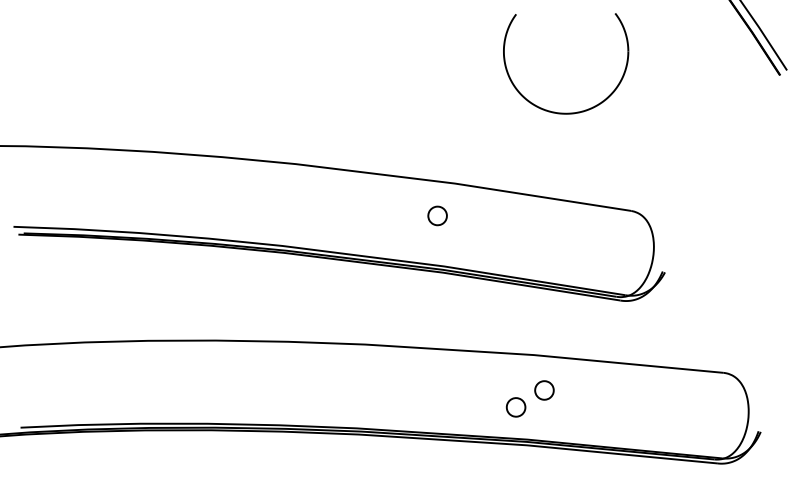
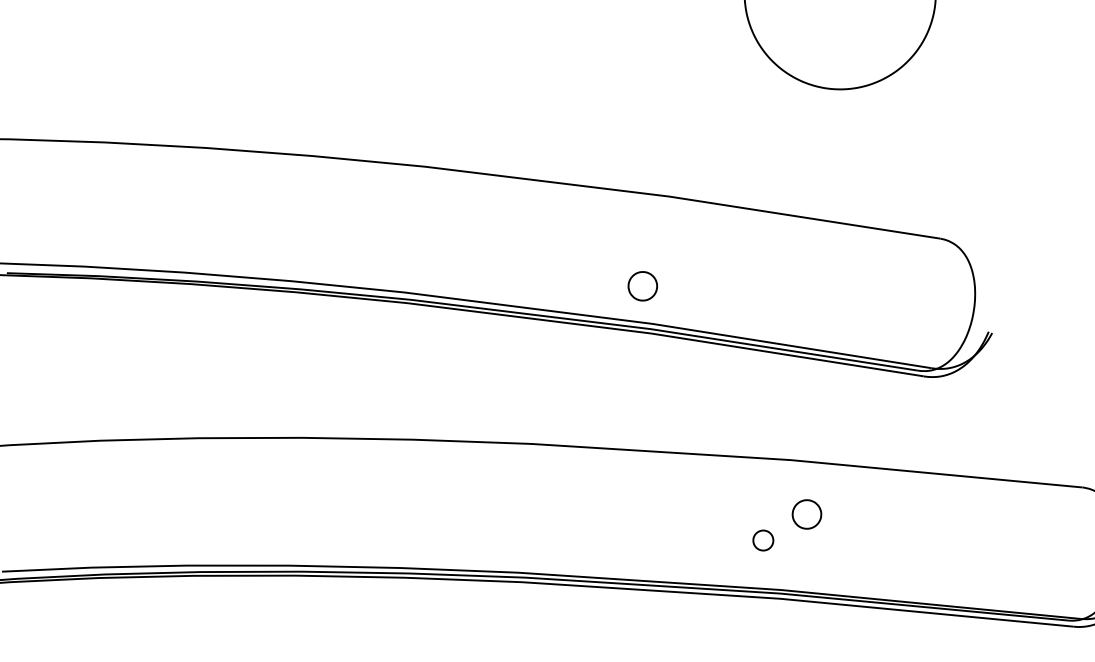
part: (437, 215) -> (642, 285), moved
part: (515, 407) -> (762, 540), size x0.7

